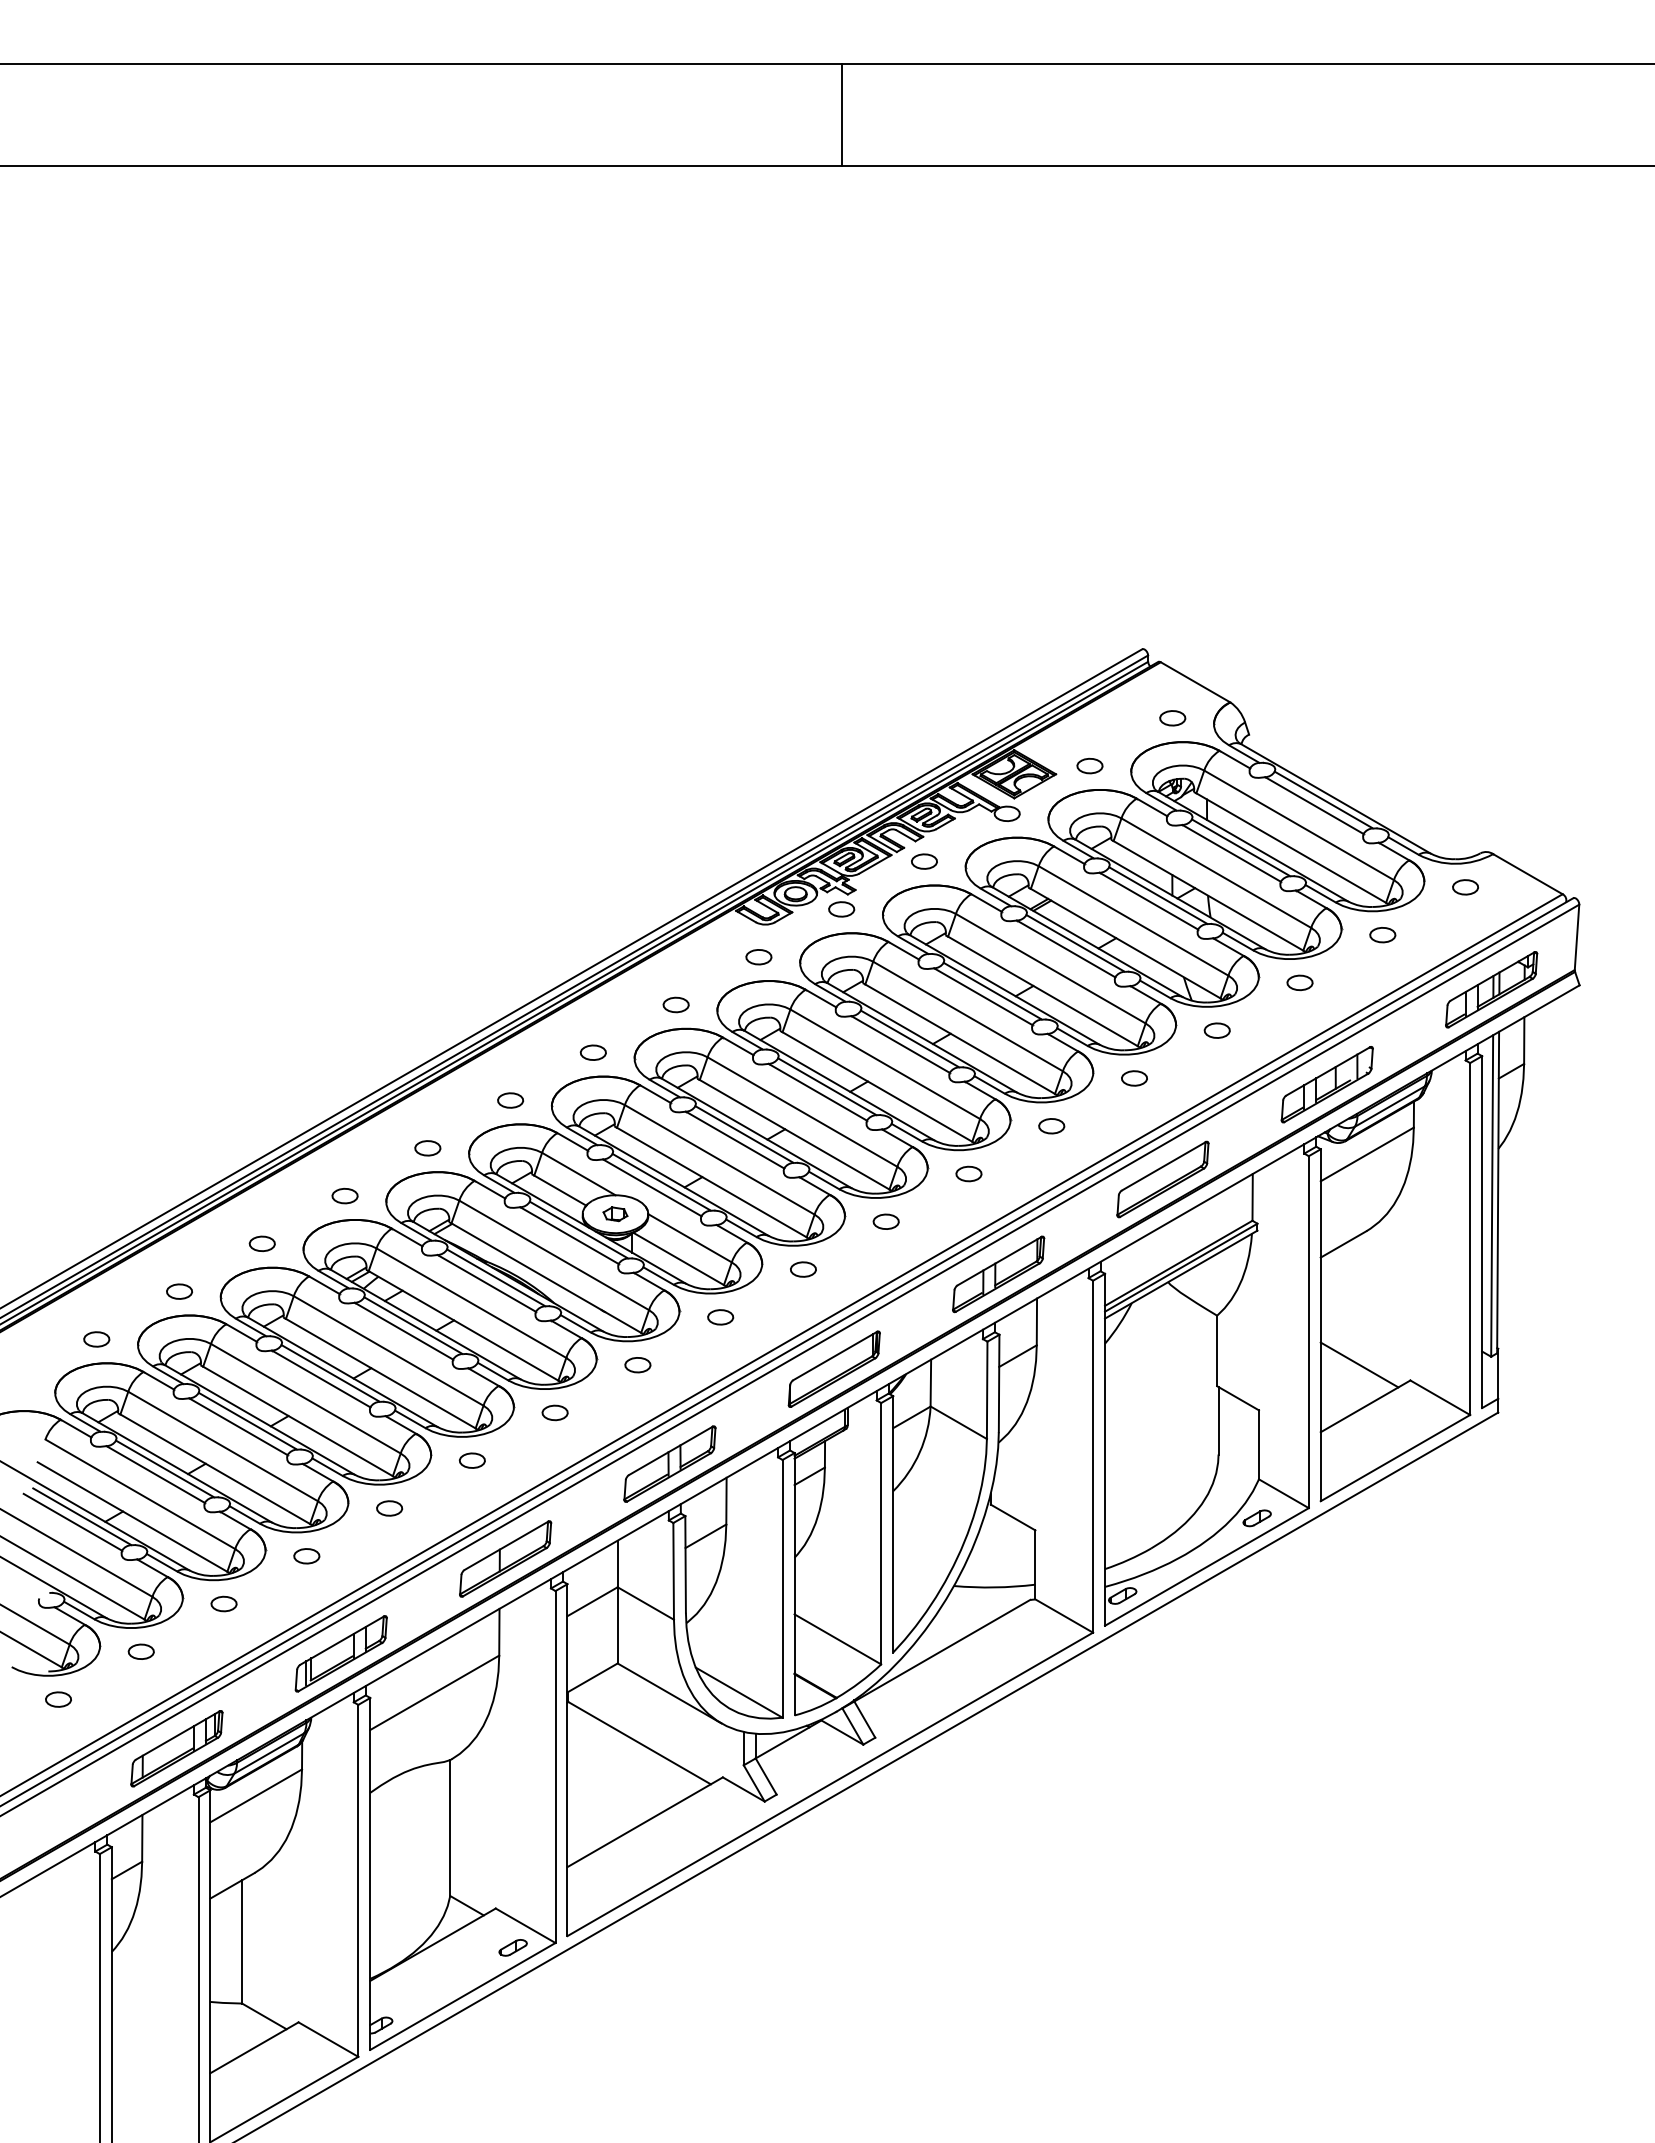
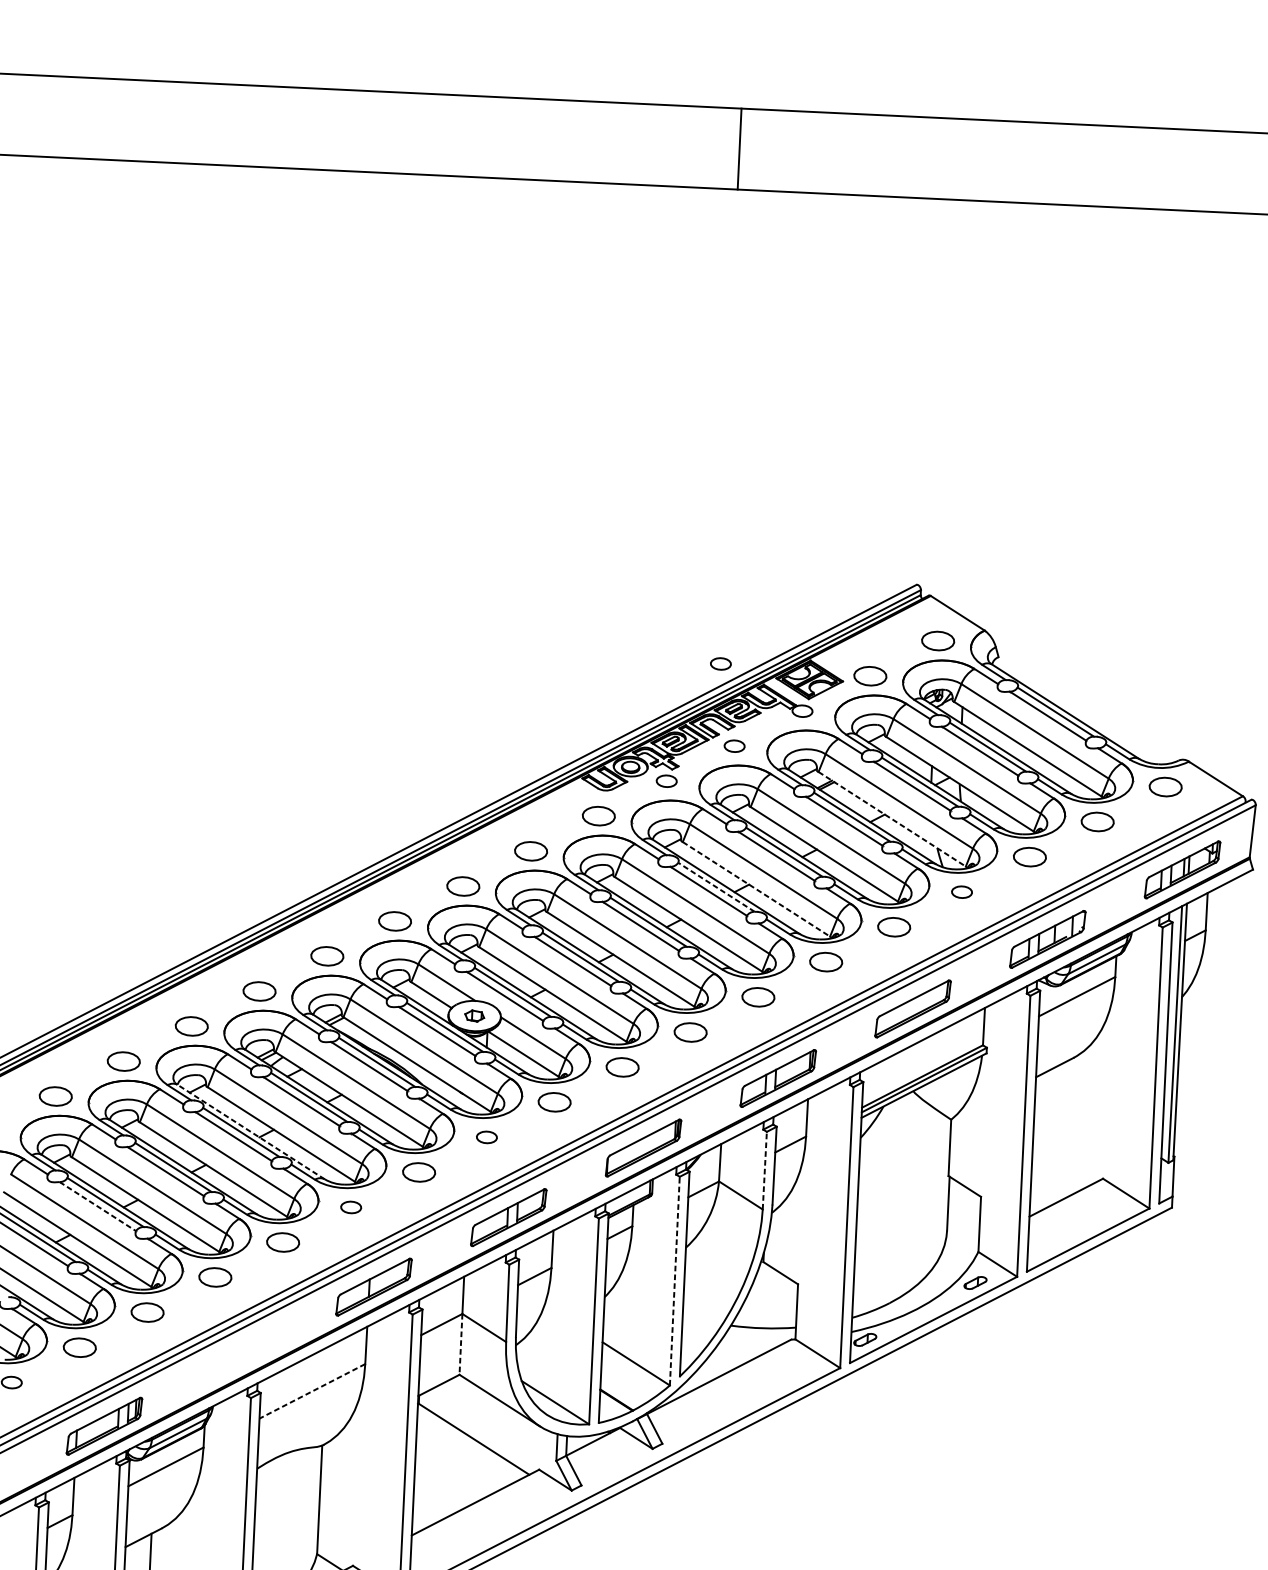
line: (842, 114) -> (739, 148), moved
part: (1172, 718) -> (938, 641), size x1.6
part: (902, 759) -> (720, 663), added
part: (1089, 765) -> (870, 675), size x1.6
part: (1465, 887) -> (1165, 787), size x1.6
part: (1382, 935) -> (1097, 822), size x1.6
line: (1125, 943) -> (892, 819), solid -> dashed
part: (758, 957) -> (598, 816), size x1.6
part: (1299, 982) -> (1029, 856), size x1.6
part: (675, 1004) -> (530, 850), size x1.6
line: (910, 1038) -> (716, 886), solid -> dashed
line: (960, 1039) -> (756, 889), solid -> dashed
part: (592, 1052) -> (462, 886), size x1.6
part: (1134, 1078) -> (894, 927), size x1.6
part: (510, 1100) -> (395, 921), size x1.6
part: (1051, 1126) -> (826, 962), size x1.6
part: (427, 1148) -> (327, 956), size x1.6
part: (968, 1173) -> (758, 996), size x1.6
part: (344, 1195) -> (259, 990), size x1.6
part: (885, 1221) -> (689, 1032), size x1.6
part: (261, 1243) -> (191, 1026), size x1.6
part: (803, 1269) -> (622, 1067), size x1.6
part: (179, 1291) -> (123, 1061), size x1.6
part: (720, 1317) -> (554, 1102), size x1.6
part: (96, 1339) -> (55, 1096), size x1.6
line: (1359, 1364) -> (1063, 1164), removed
line: (342, 1372) -> (250, 1132), solid -> dashed
line: (987, 1390) -> (765, 1170), solid -> dashed
part: (554, 1412) -> (418, 1172), size x1.6
line: (155, 1474) -> (97, 1206), solid -> dashed
part: (389, 1508) -> (283, 1242), size x1.6
line: (881, 1533) -> (675, 1280), solid -> dashed
part: (306, 1556) -> (215, 1277), size x1.6
part: (223, 1603) -> (147, 1312), size x1.6
line: (617, 1625) -> (460, 1344), solid -> dashed
part: (140, 1651) -> (79, 1347), size x1.6
part: (340, 1653) -> (238, 1356), removed
line: (434, 1693) -> (312, 1391), solid -> dashed

